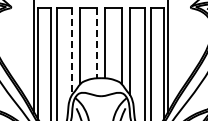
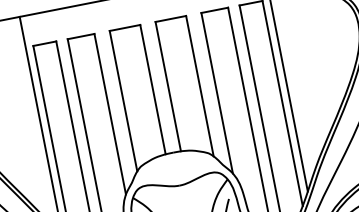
line: (96, 43) -> (152, 90), dashed -> solid
line: (71, 51) -> (109, 114), dashed -> solid

